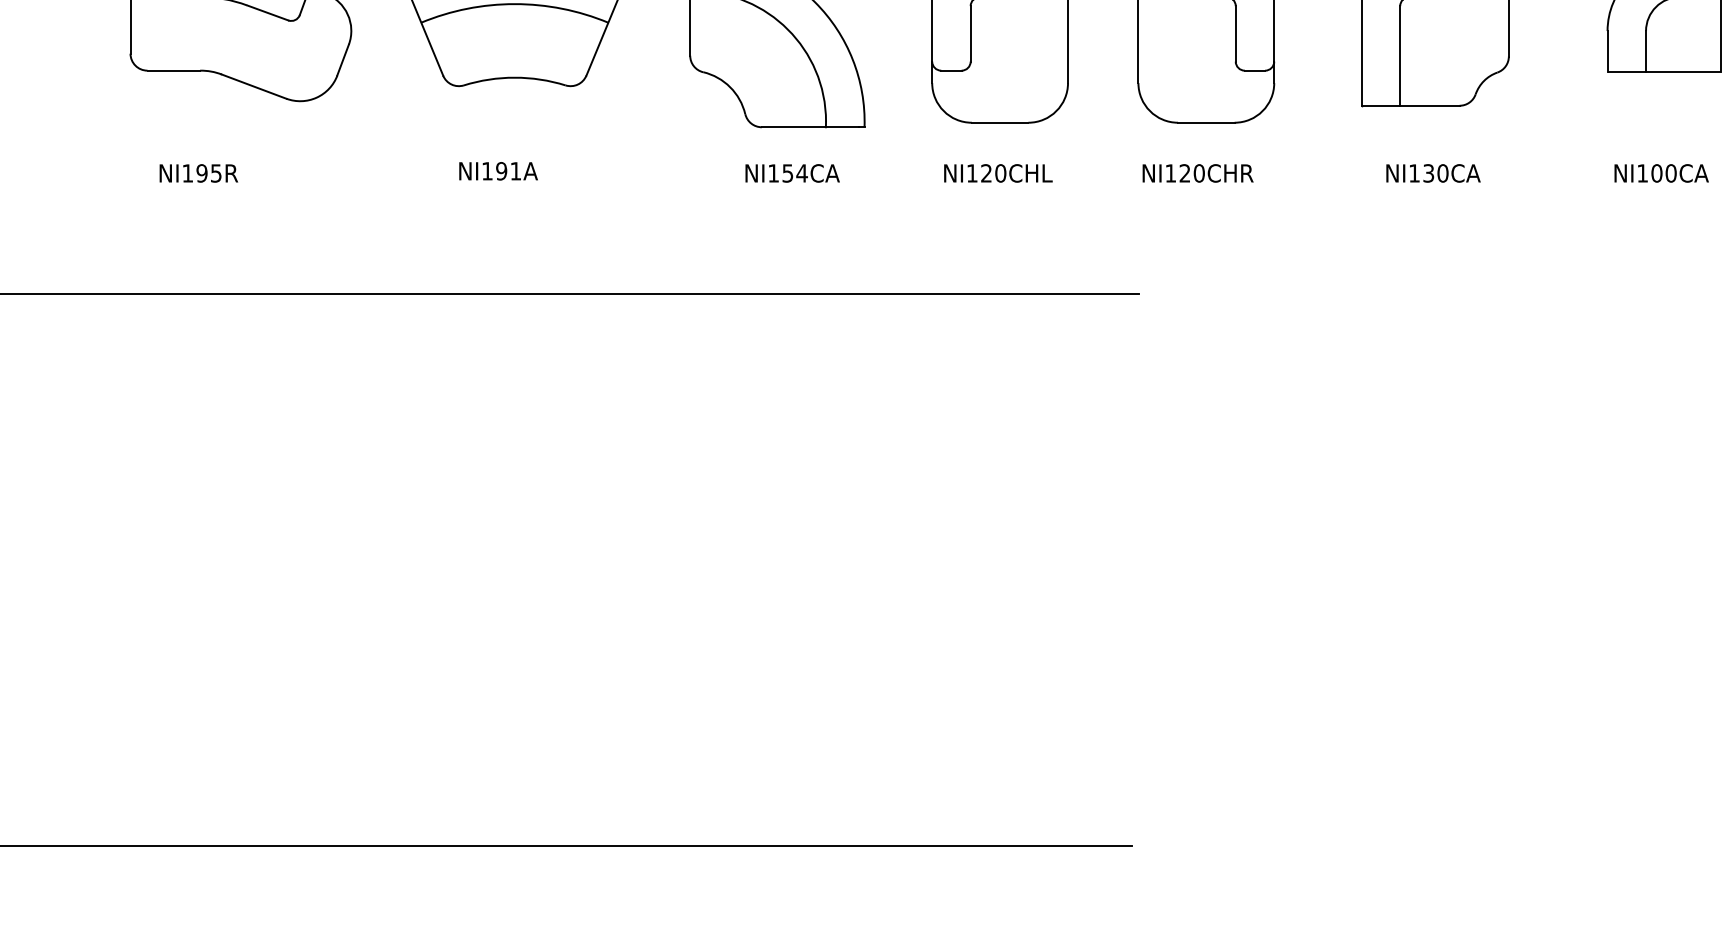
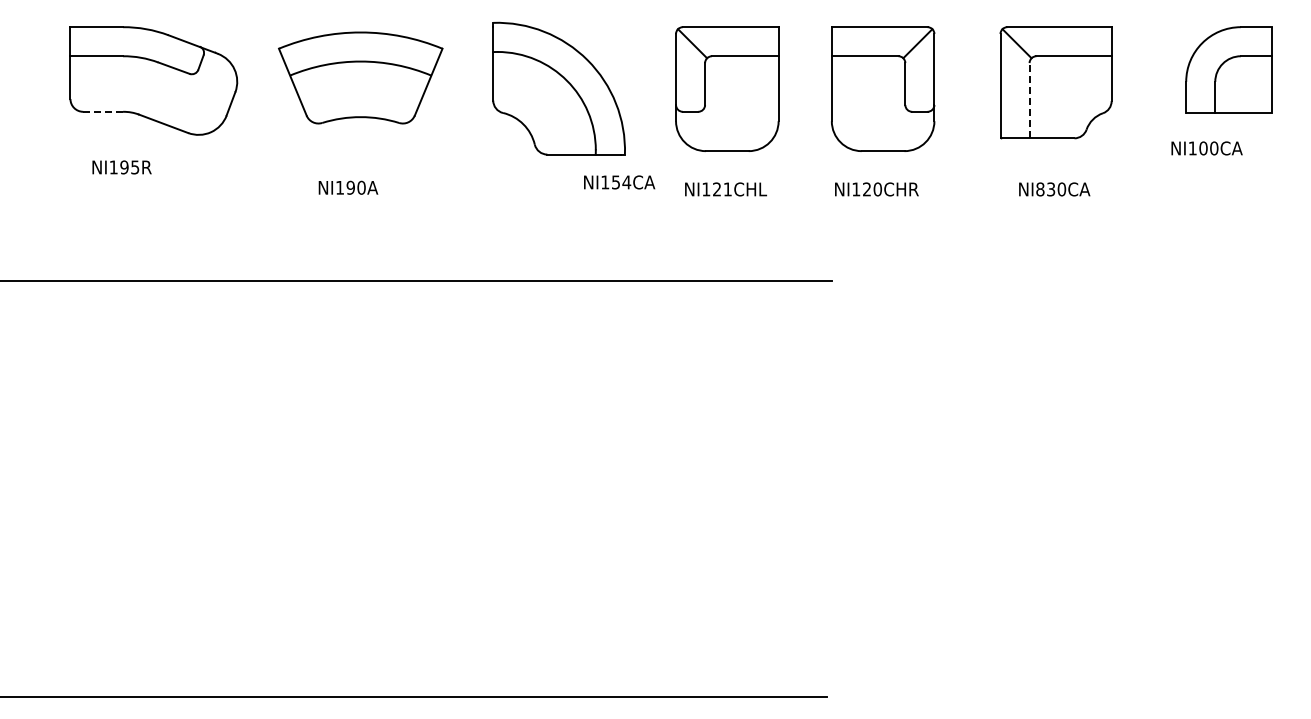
line: (1400, 55) -> (1029, 100), solid -> dashed
line: (174, 70) -> (103, 111), solid -> dashed
text: (515, 170) -> (361, 187), NI191A -> NI190A
text: (198, 173) -> (121, 167), moved
text: (792, 173) -> (619, 182), moved
text: (1000, 173) -> (727, 189), NI120CHL -> NI121CHL
text: (1414, 173) -> (1040, 189), NI130CA -> NI830CA
text: (1660, 173) -> (1206, 148), moved

